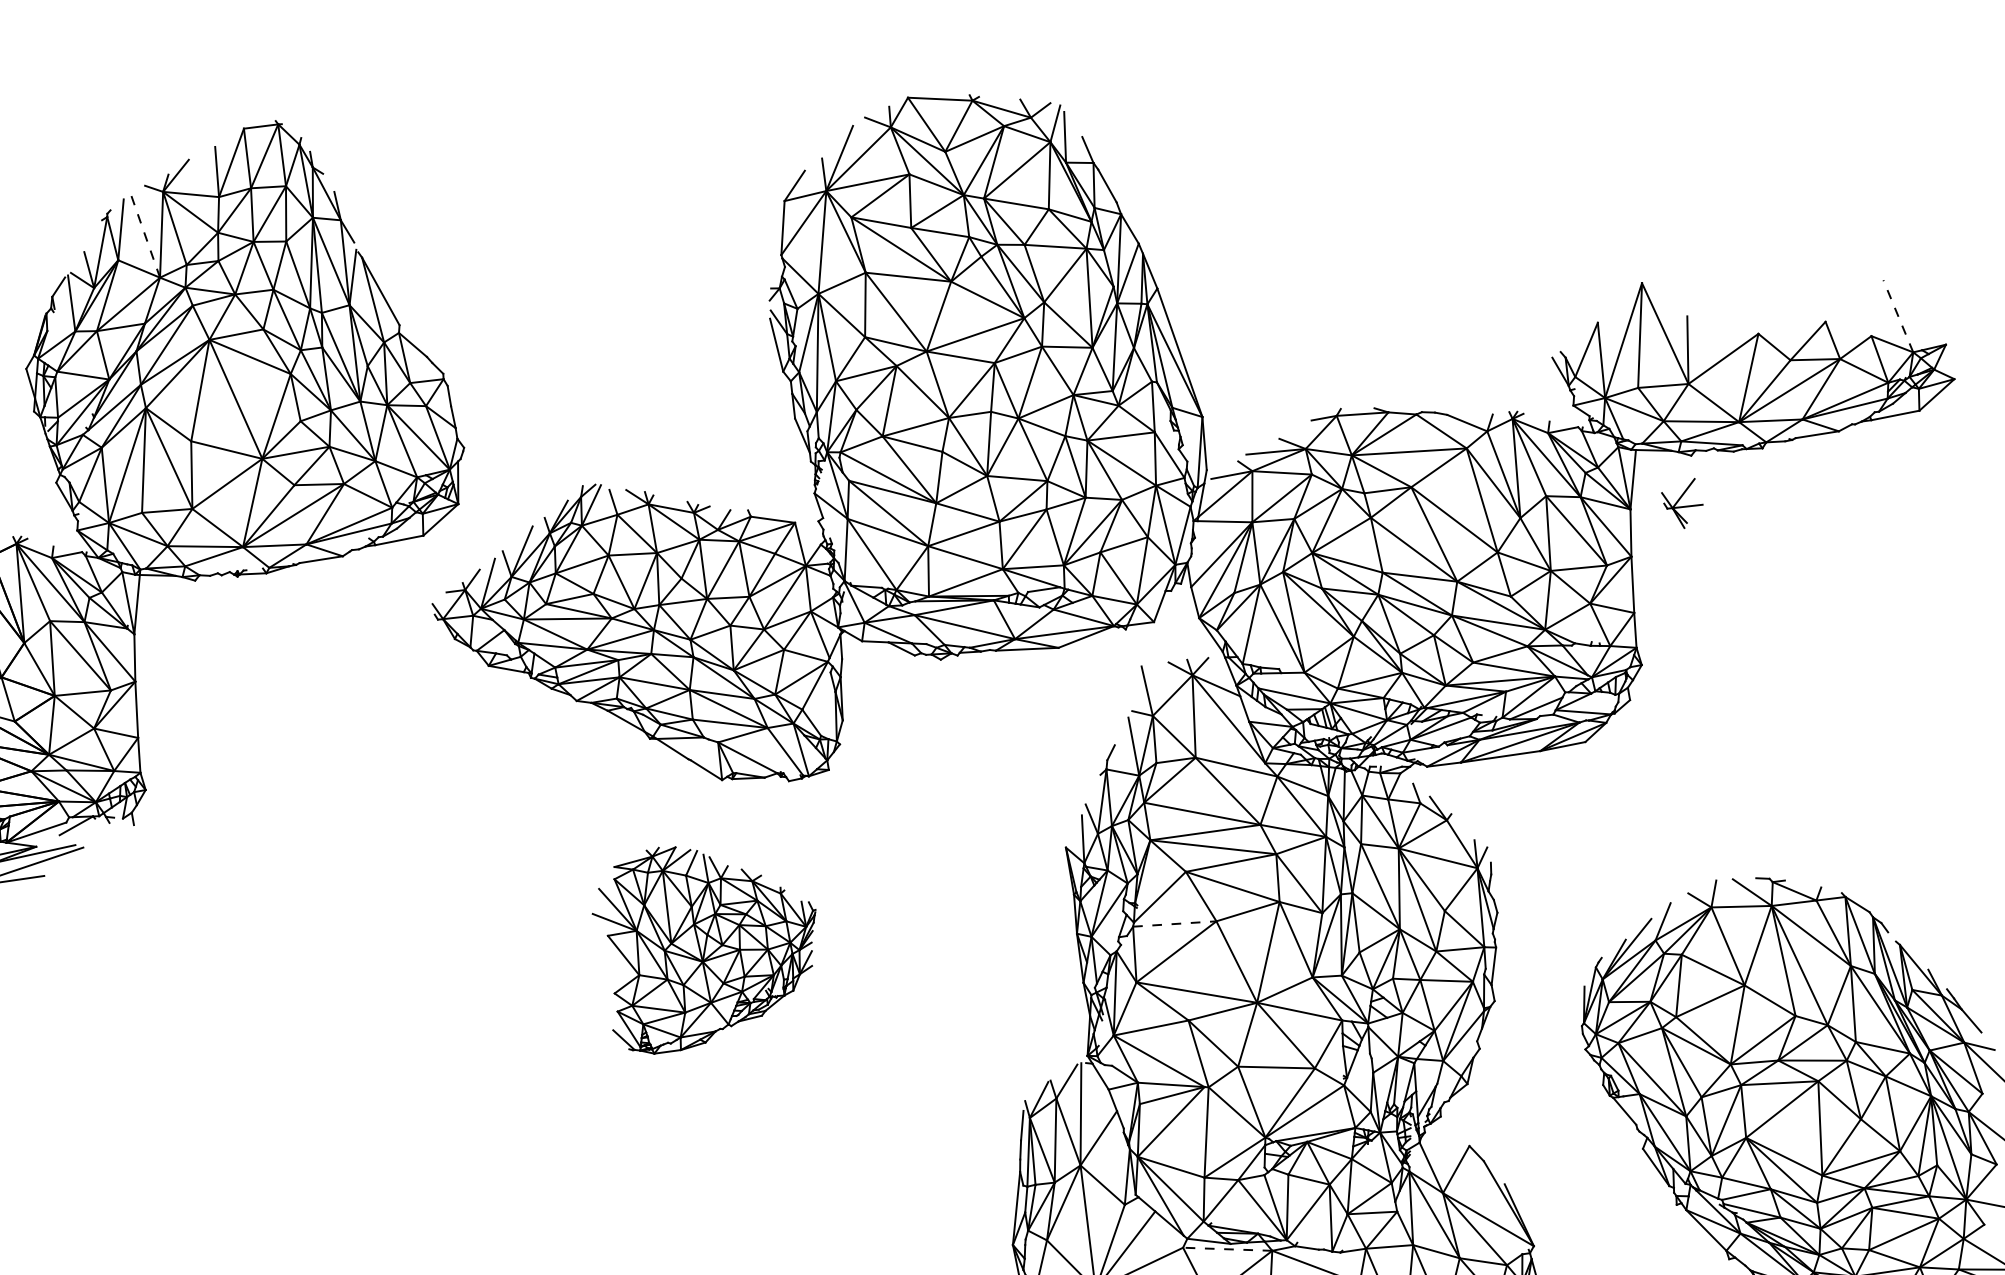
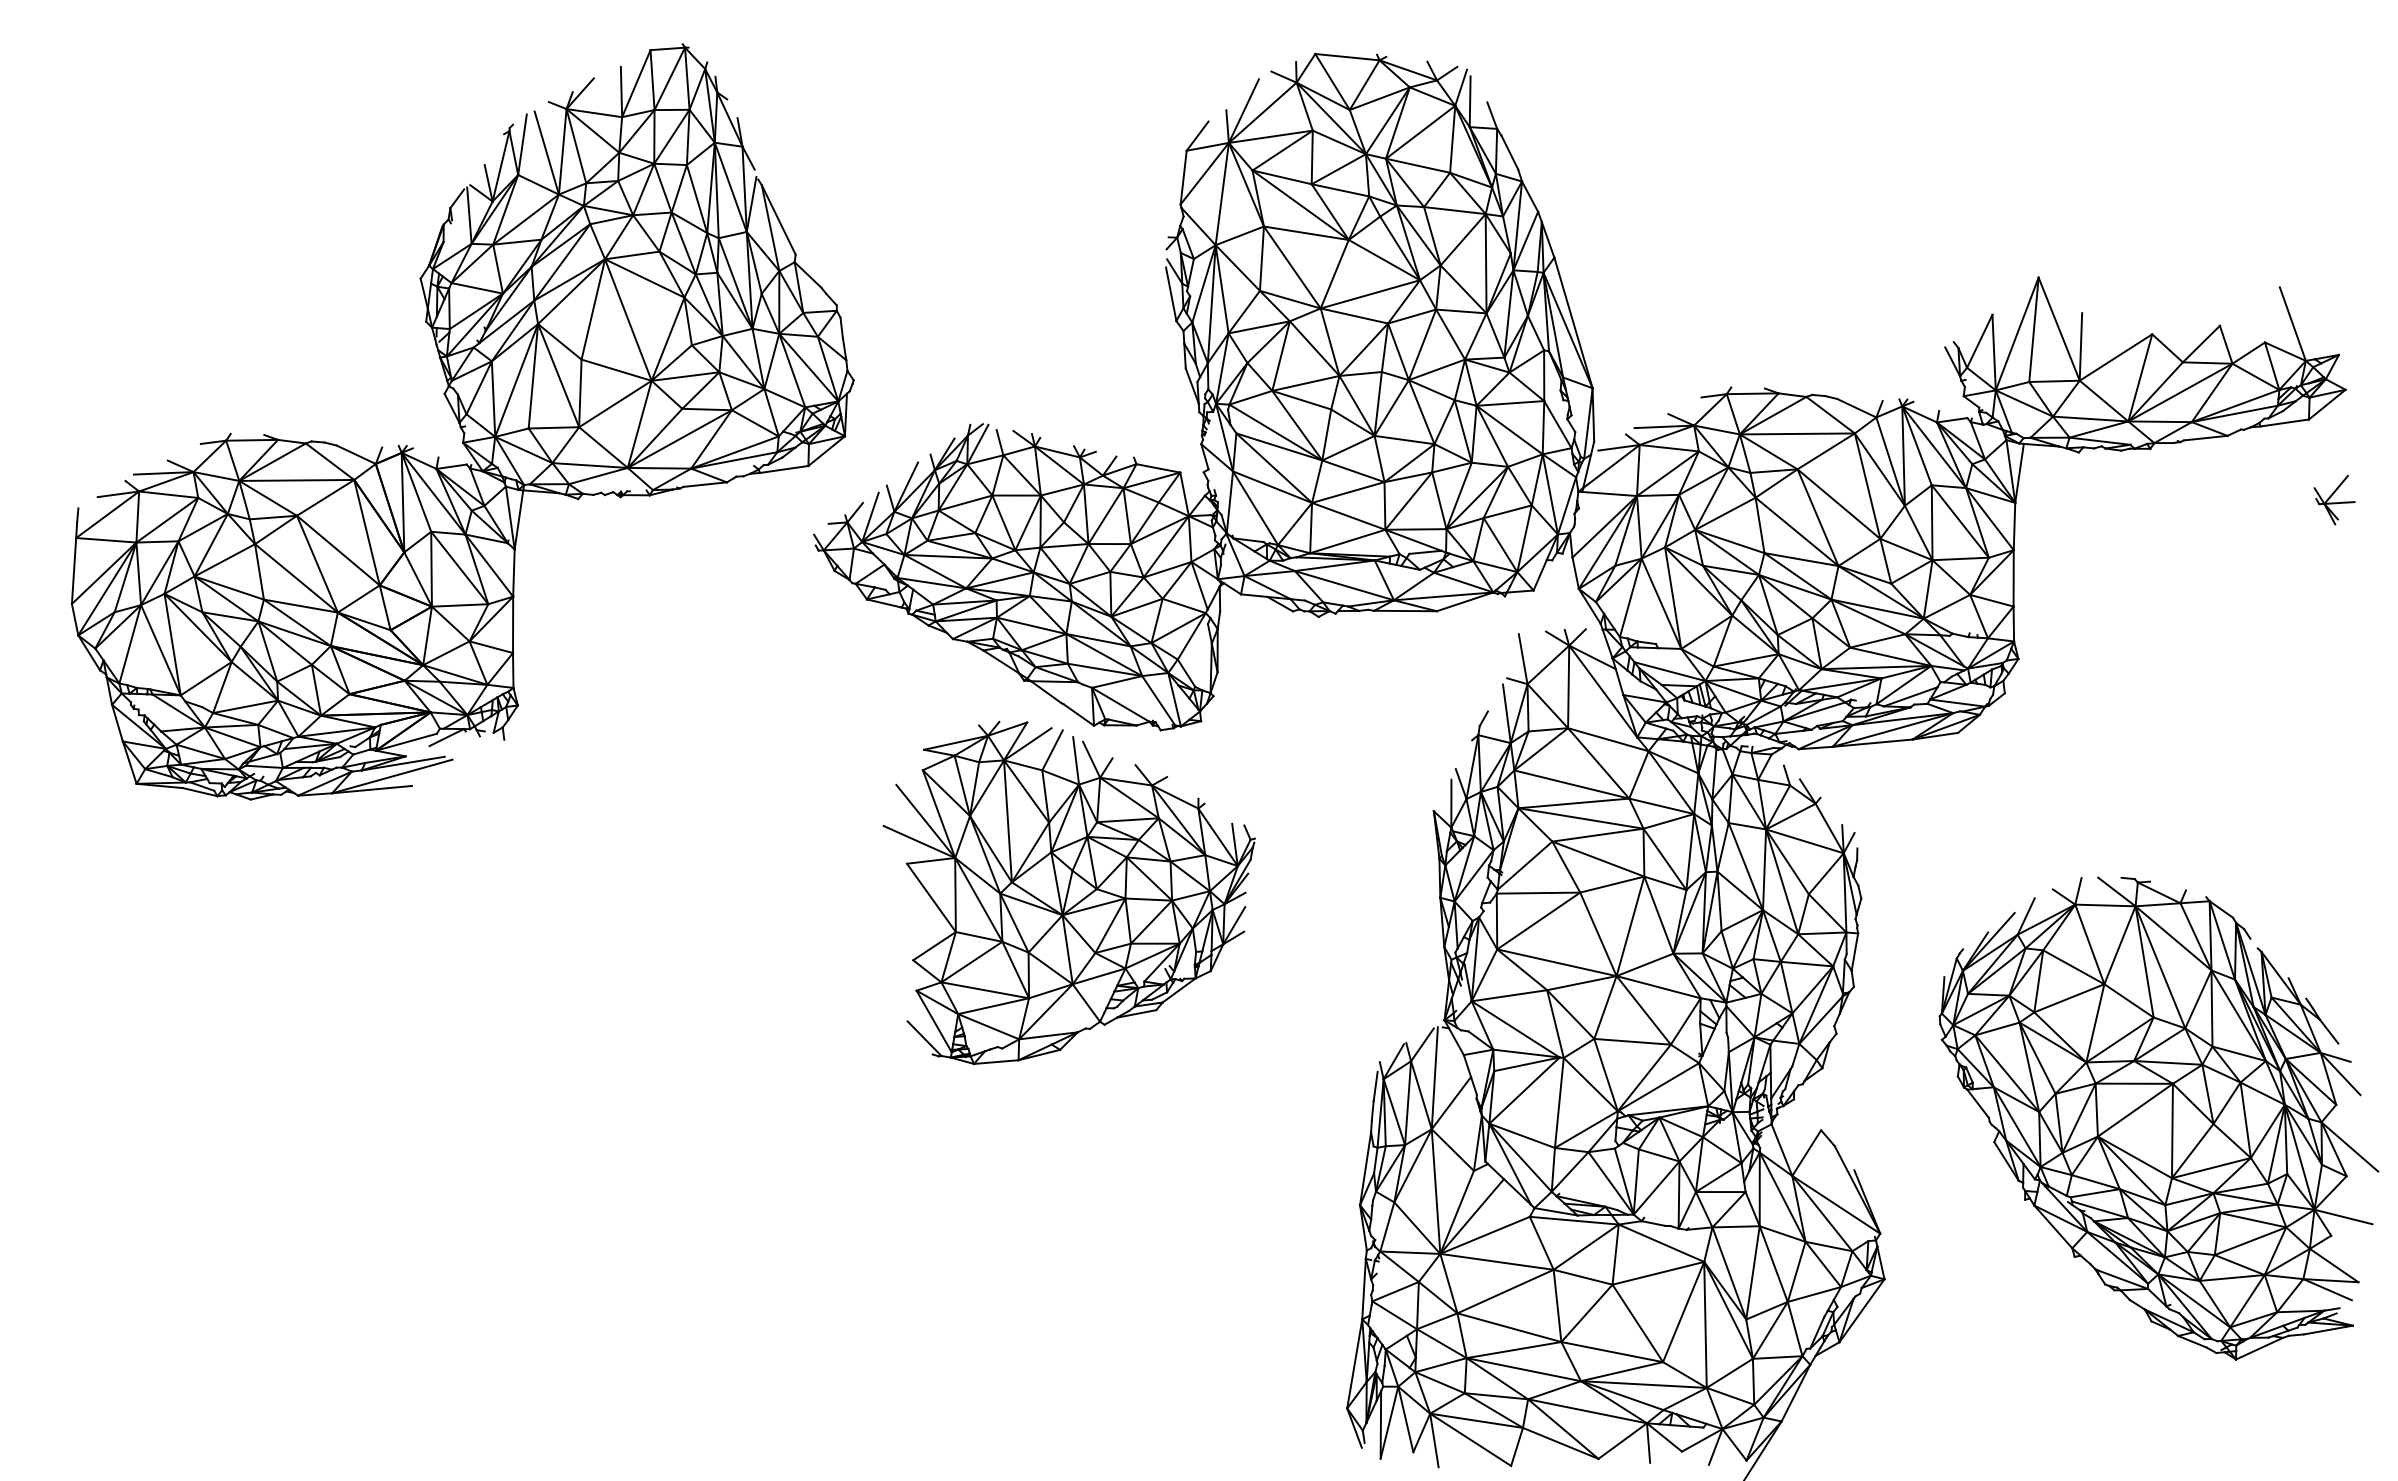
line: (145, 237) -> (546, 153), dashed -> solid
line: (1897, 315) -> (2292, 323), dashed -> solid
part: (1682, 503) -> (2334, 499), moved
line: (1174, 924) -> (1538, 893), dashed -> solid
part: (705, 947) -> (1068, 892), size x1.67
line: (1227, 1249) -> (1574, 1220), dashed -> solid

